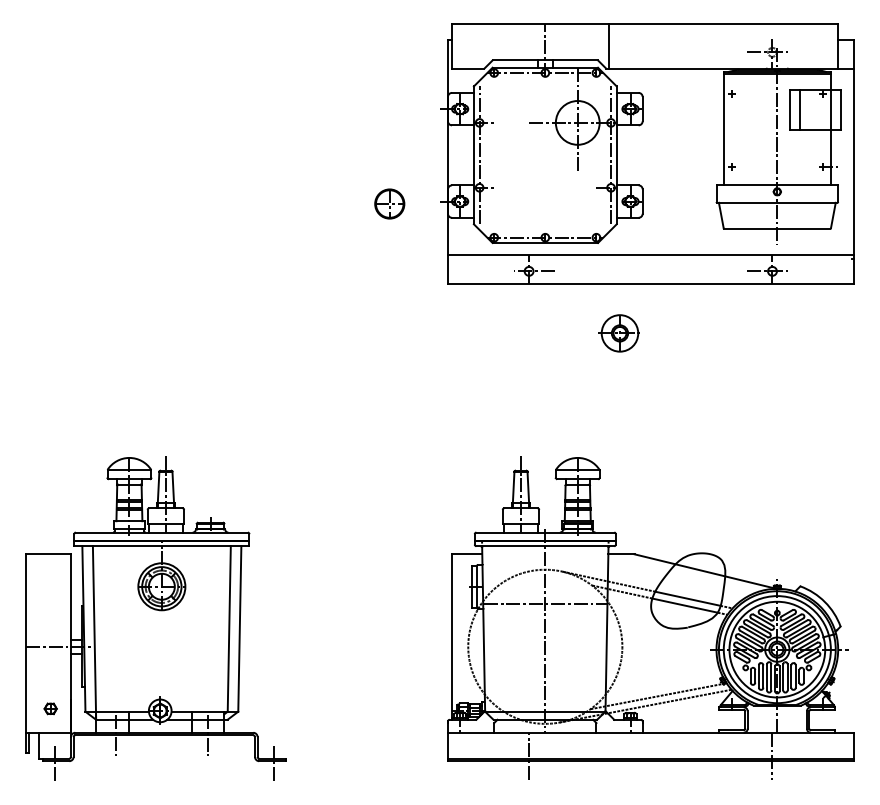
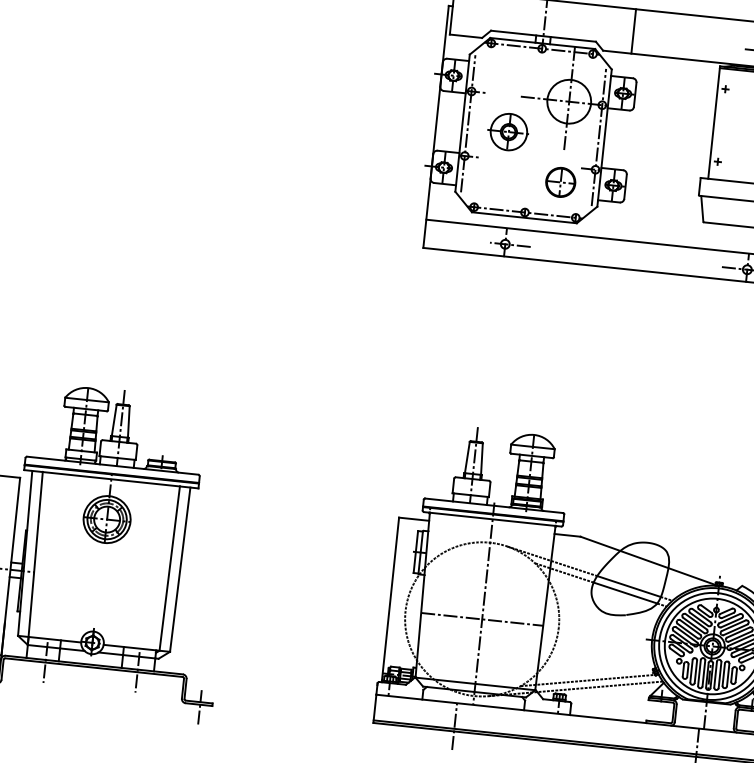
line: (608, 45) -> (633, 30), moved
part: (389, 203) -> (560, 181), moved
part: (618, 333) -> (507, 132), moved
line: (544, 603) -> (481, 618), moved

